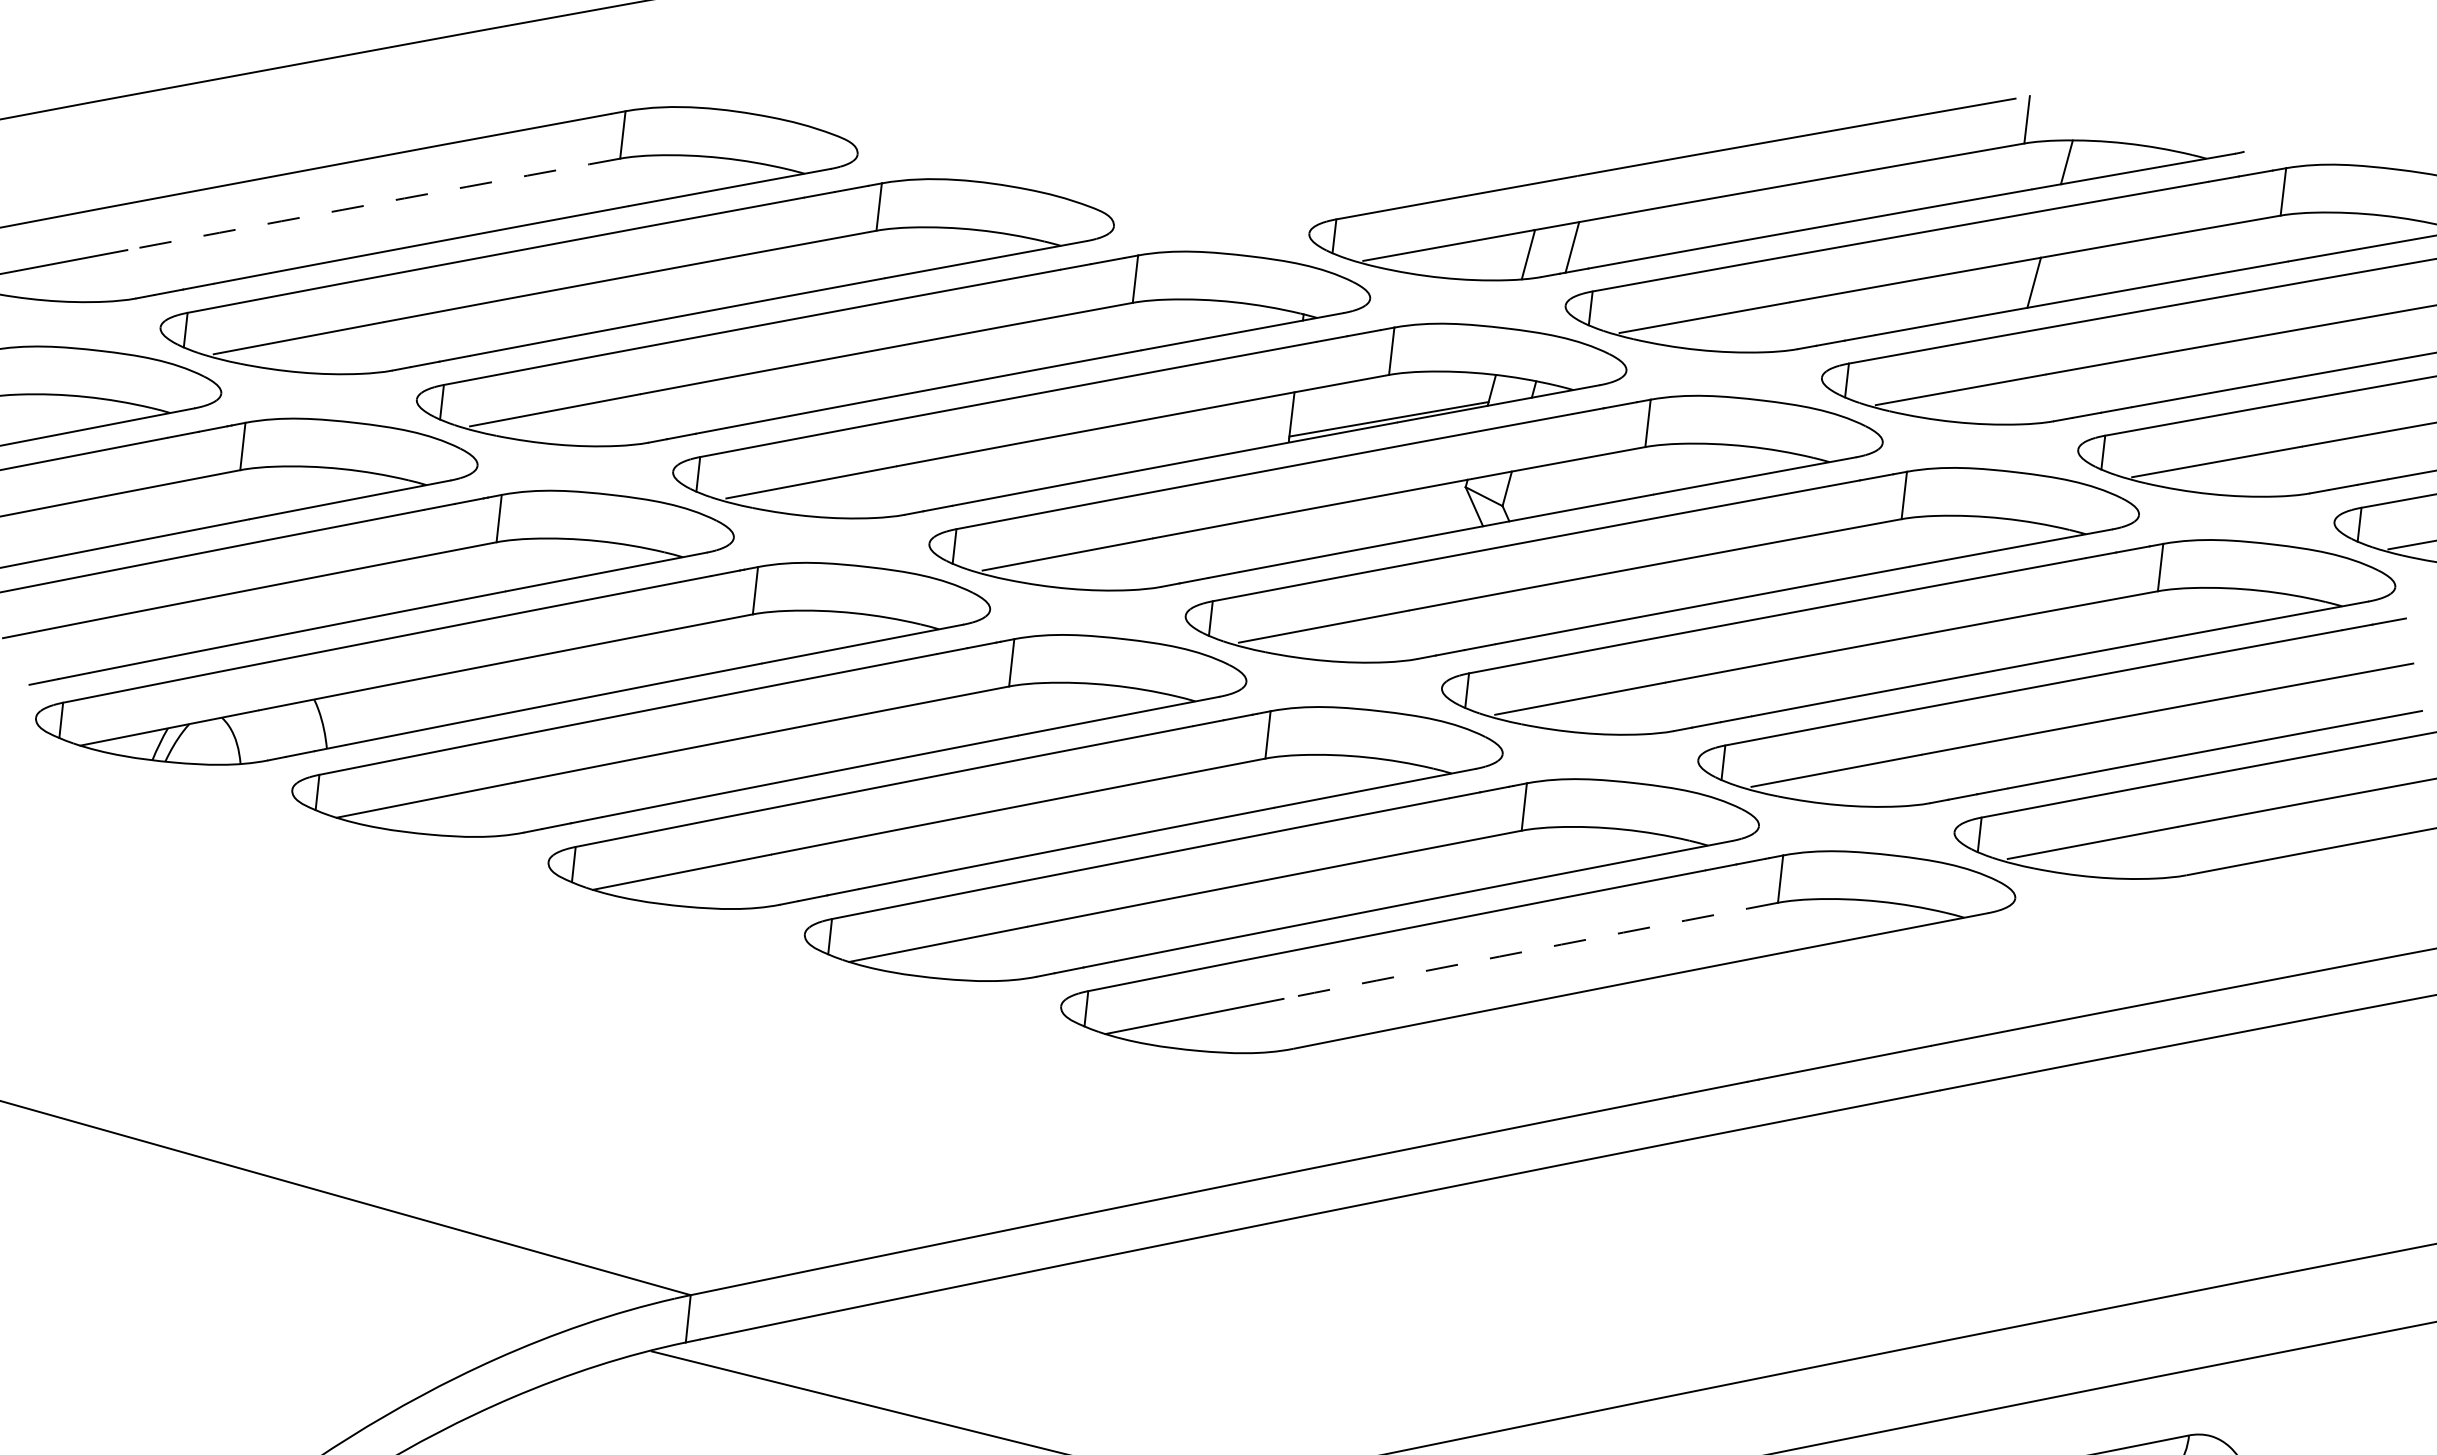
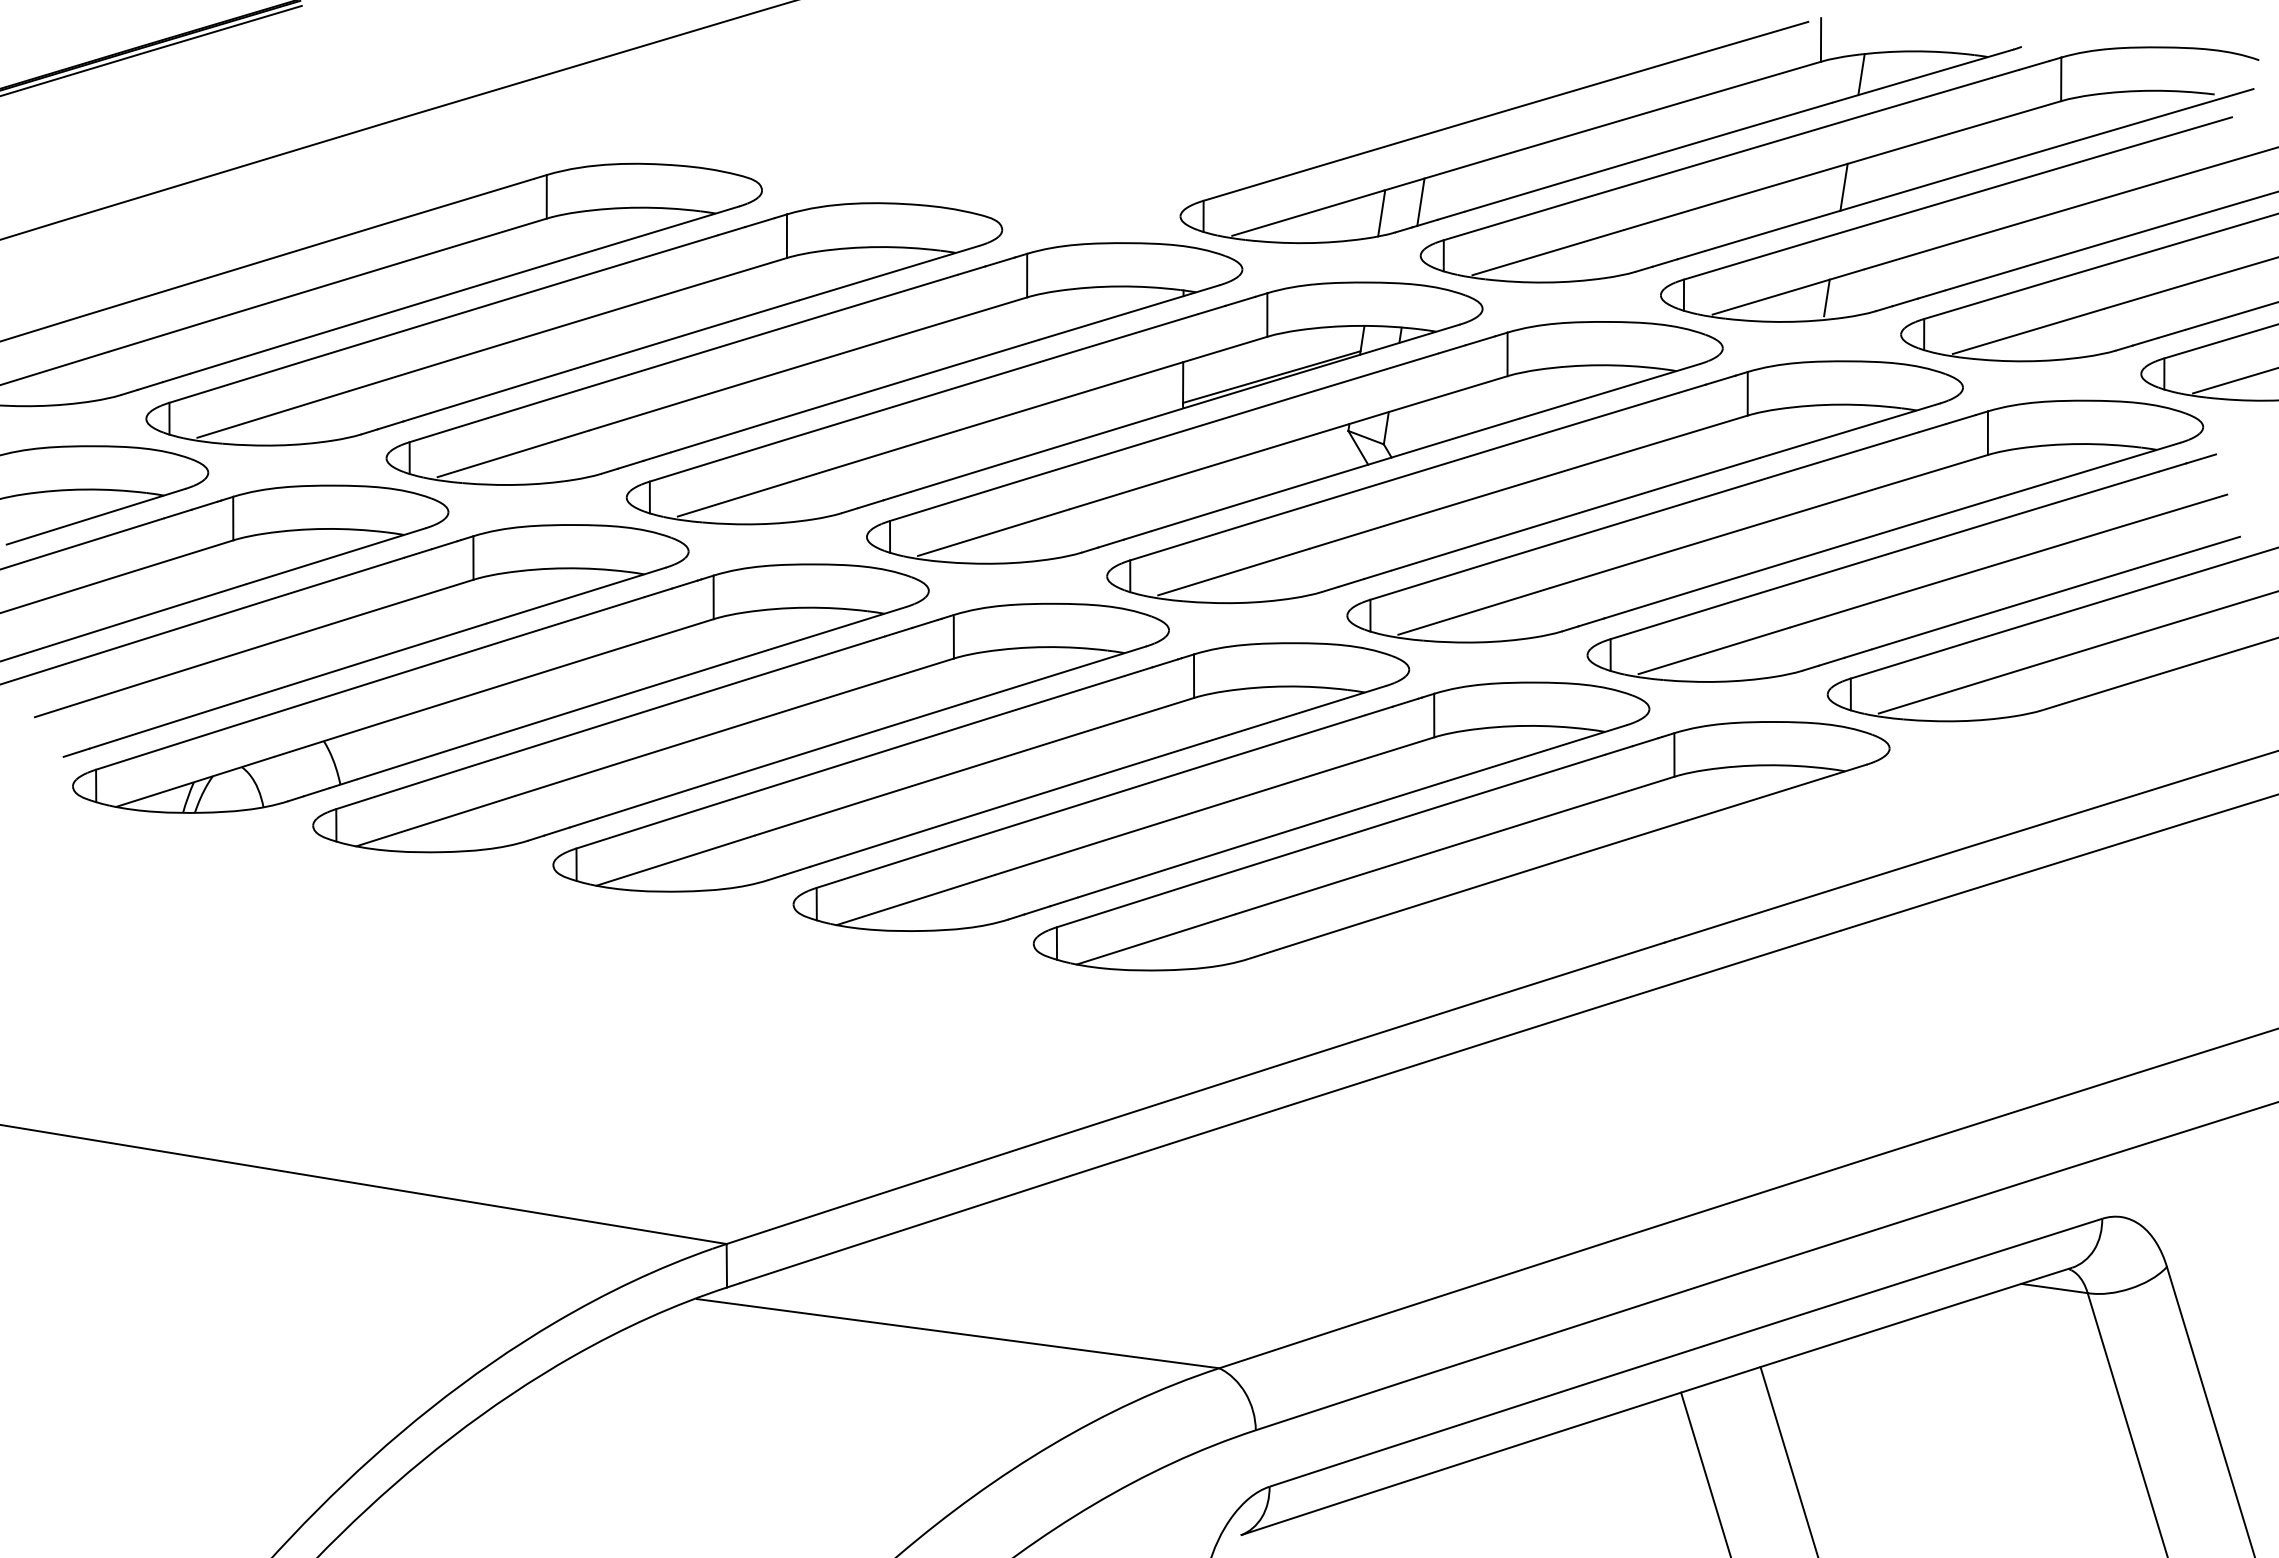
arc: (373, 204) -> (327, 285), dashed -> solid
line: (2001, 400) -> (1826, 297), added
arc: (1530, 950) -> (1454, 845), dashed -> solid

